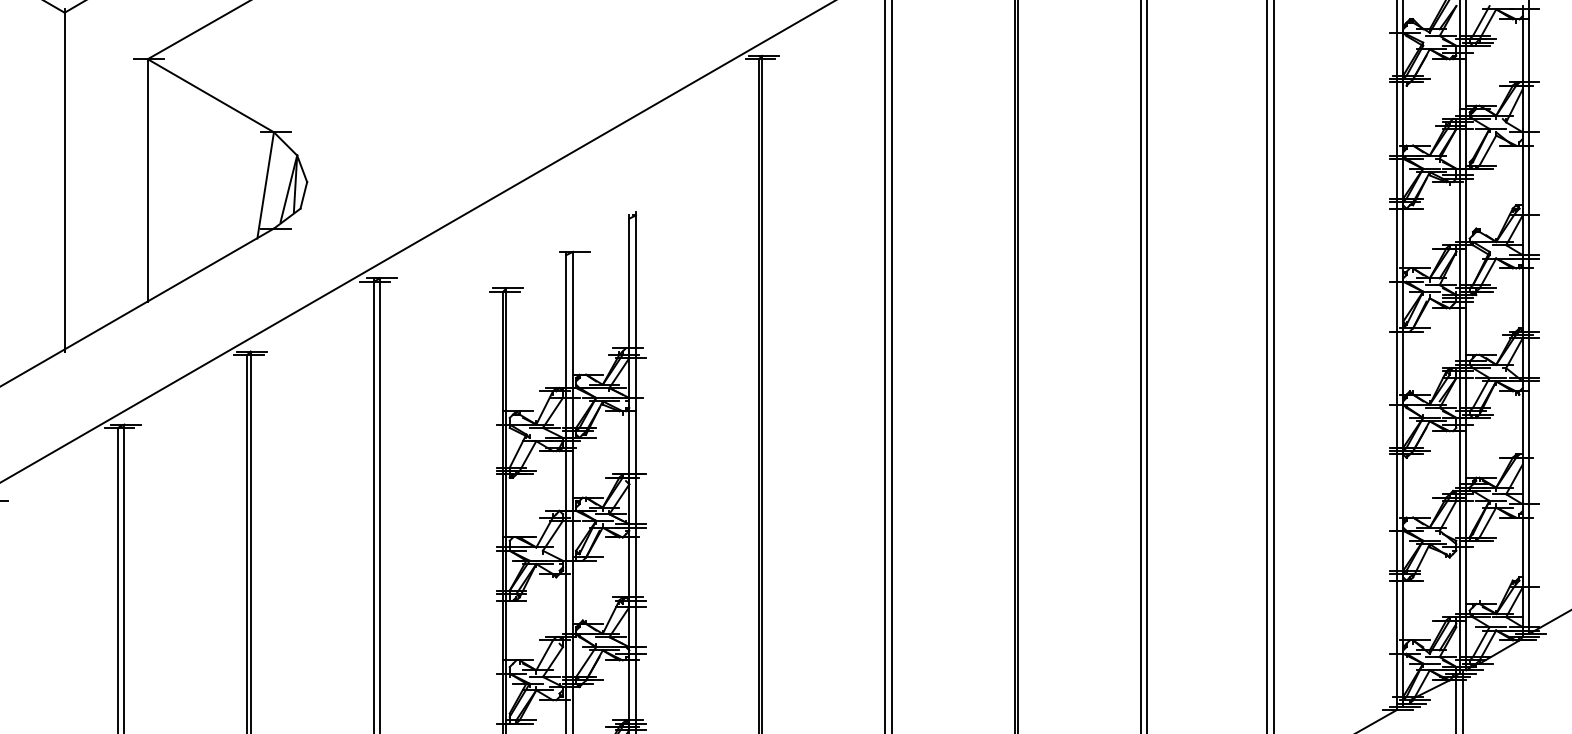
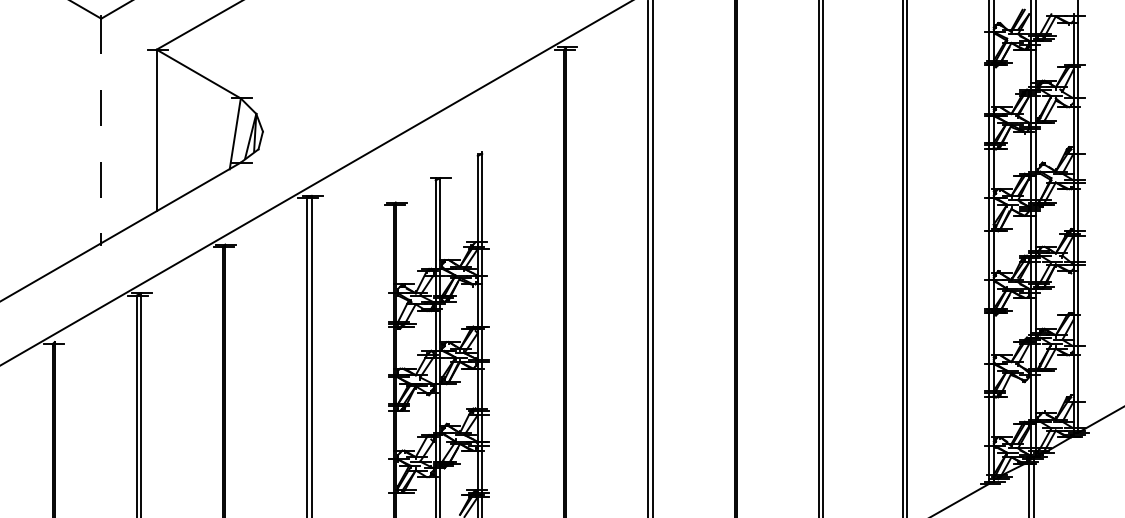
line: (65, 181) -> (101, 131), solid -> dashed

